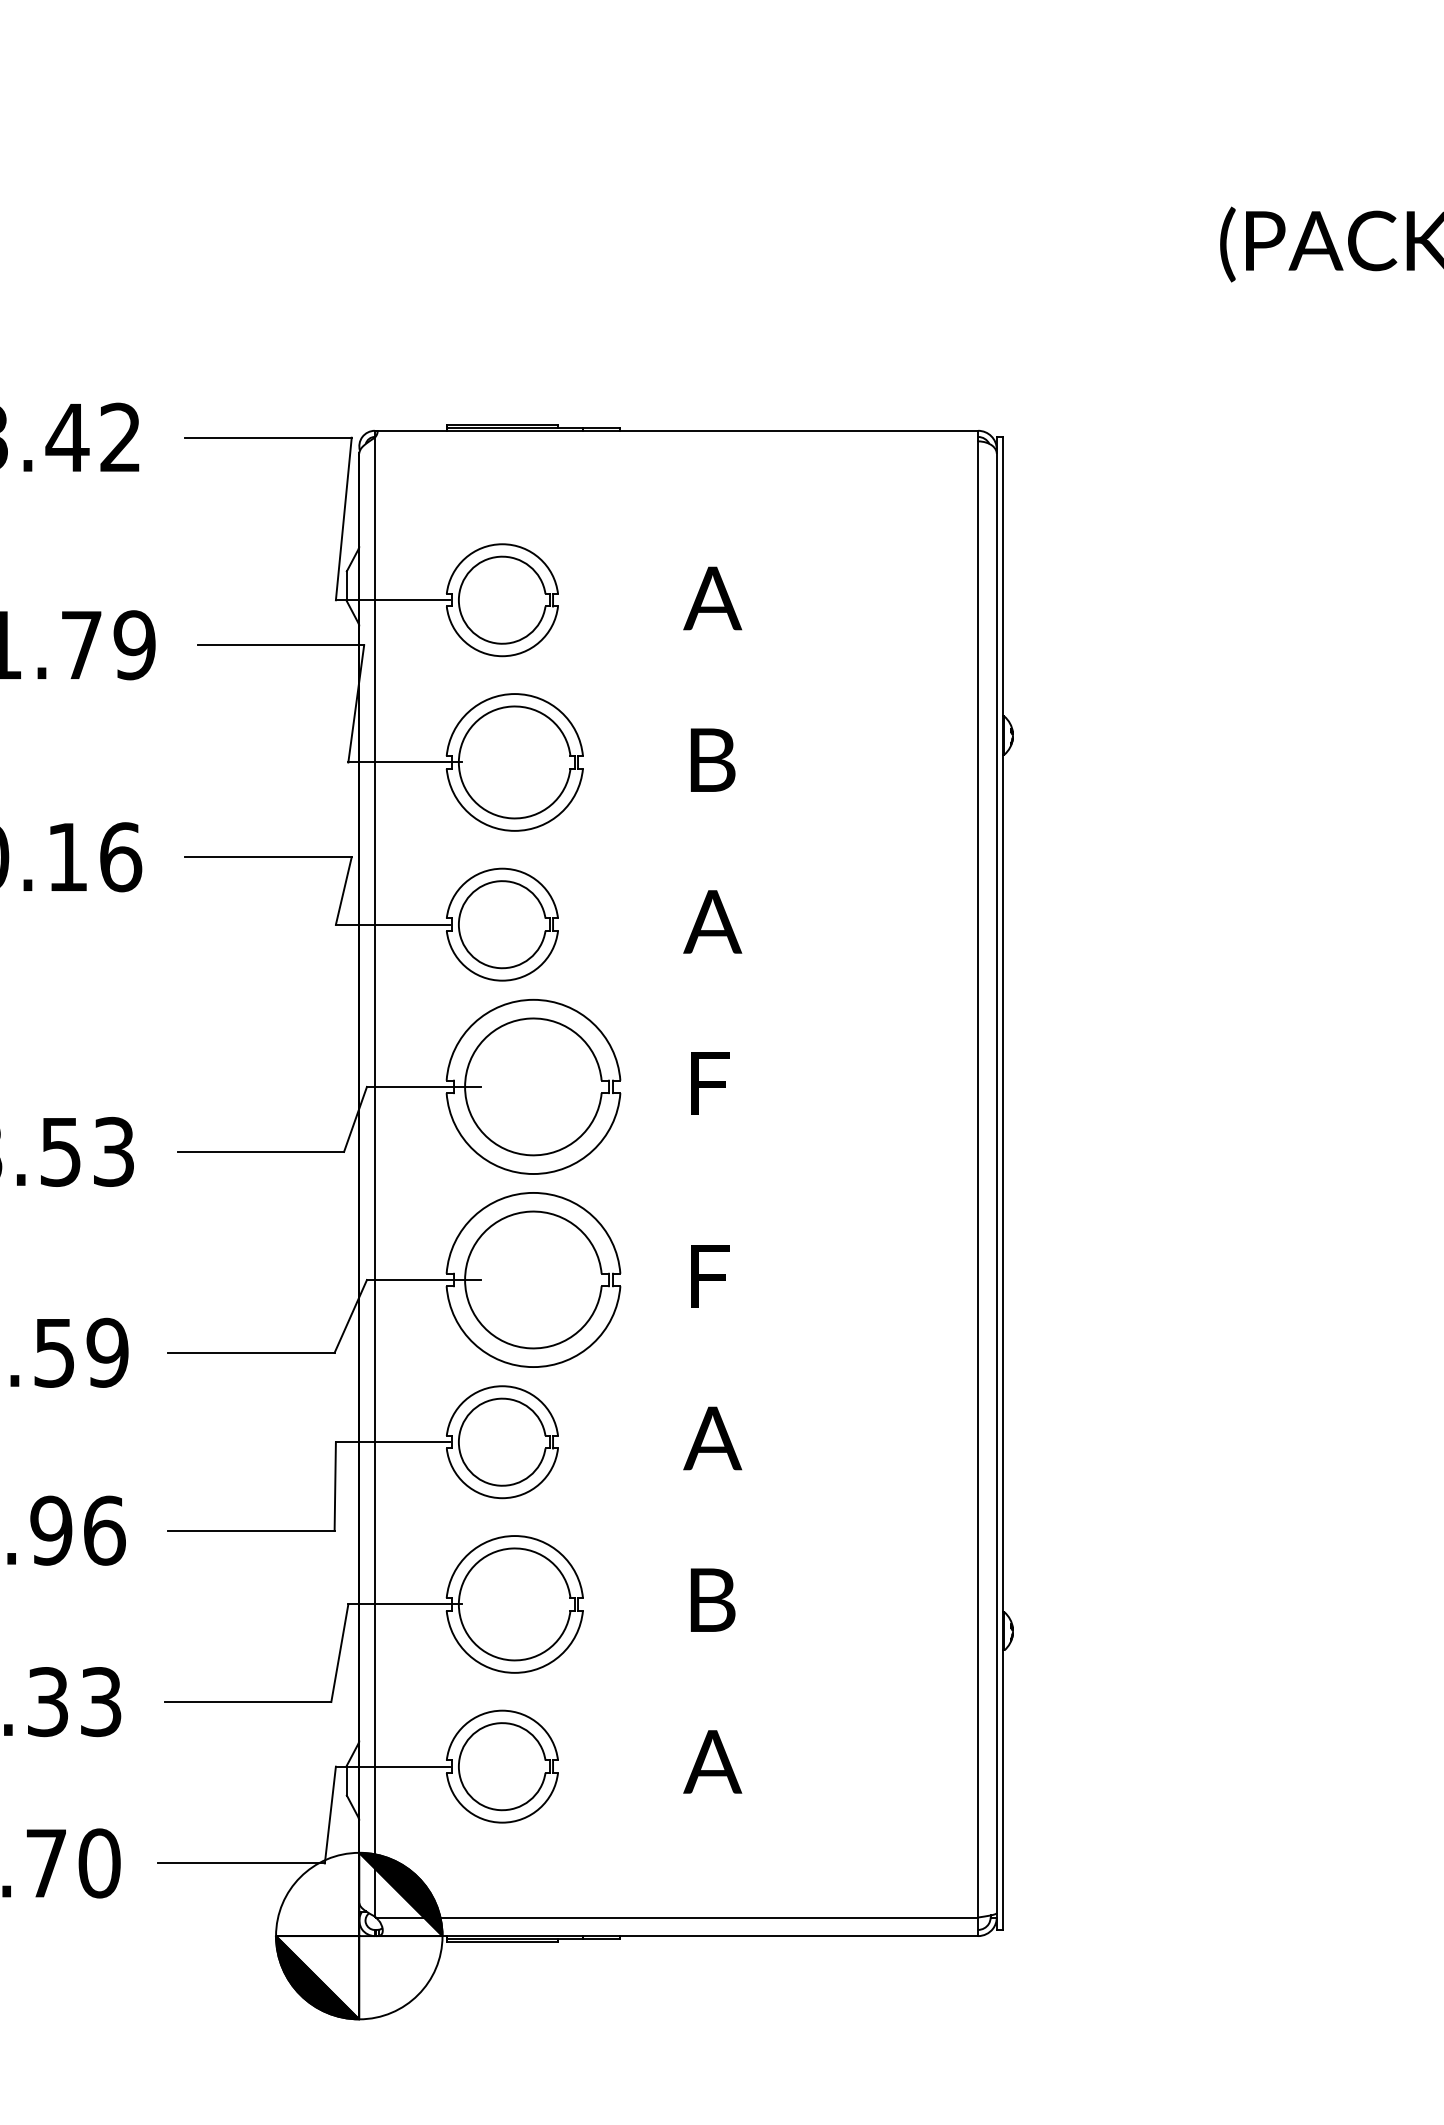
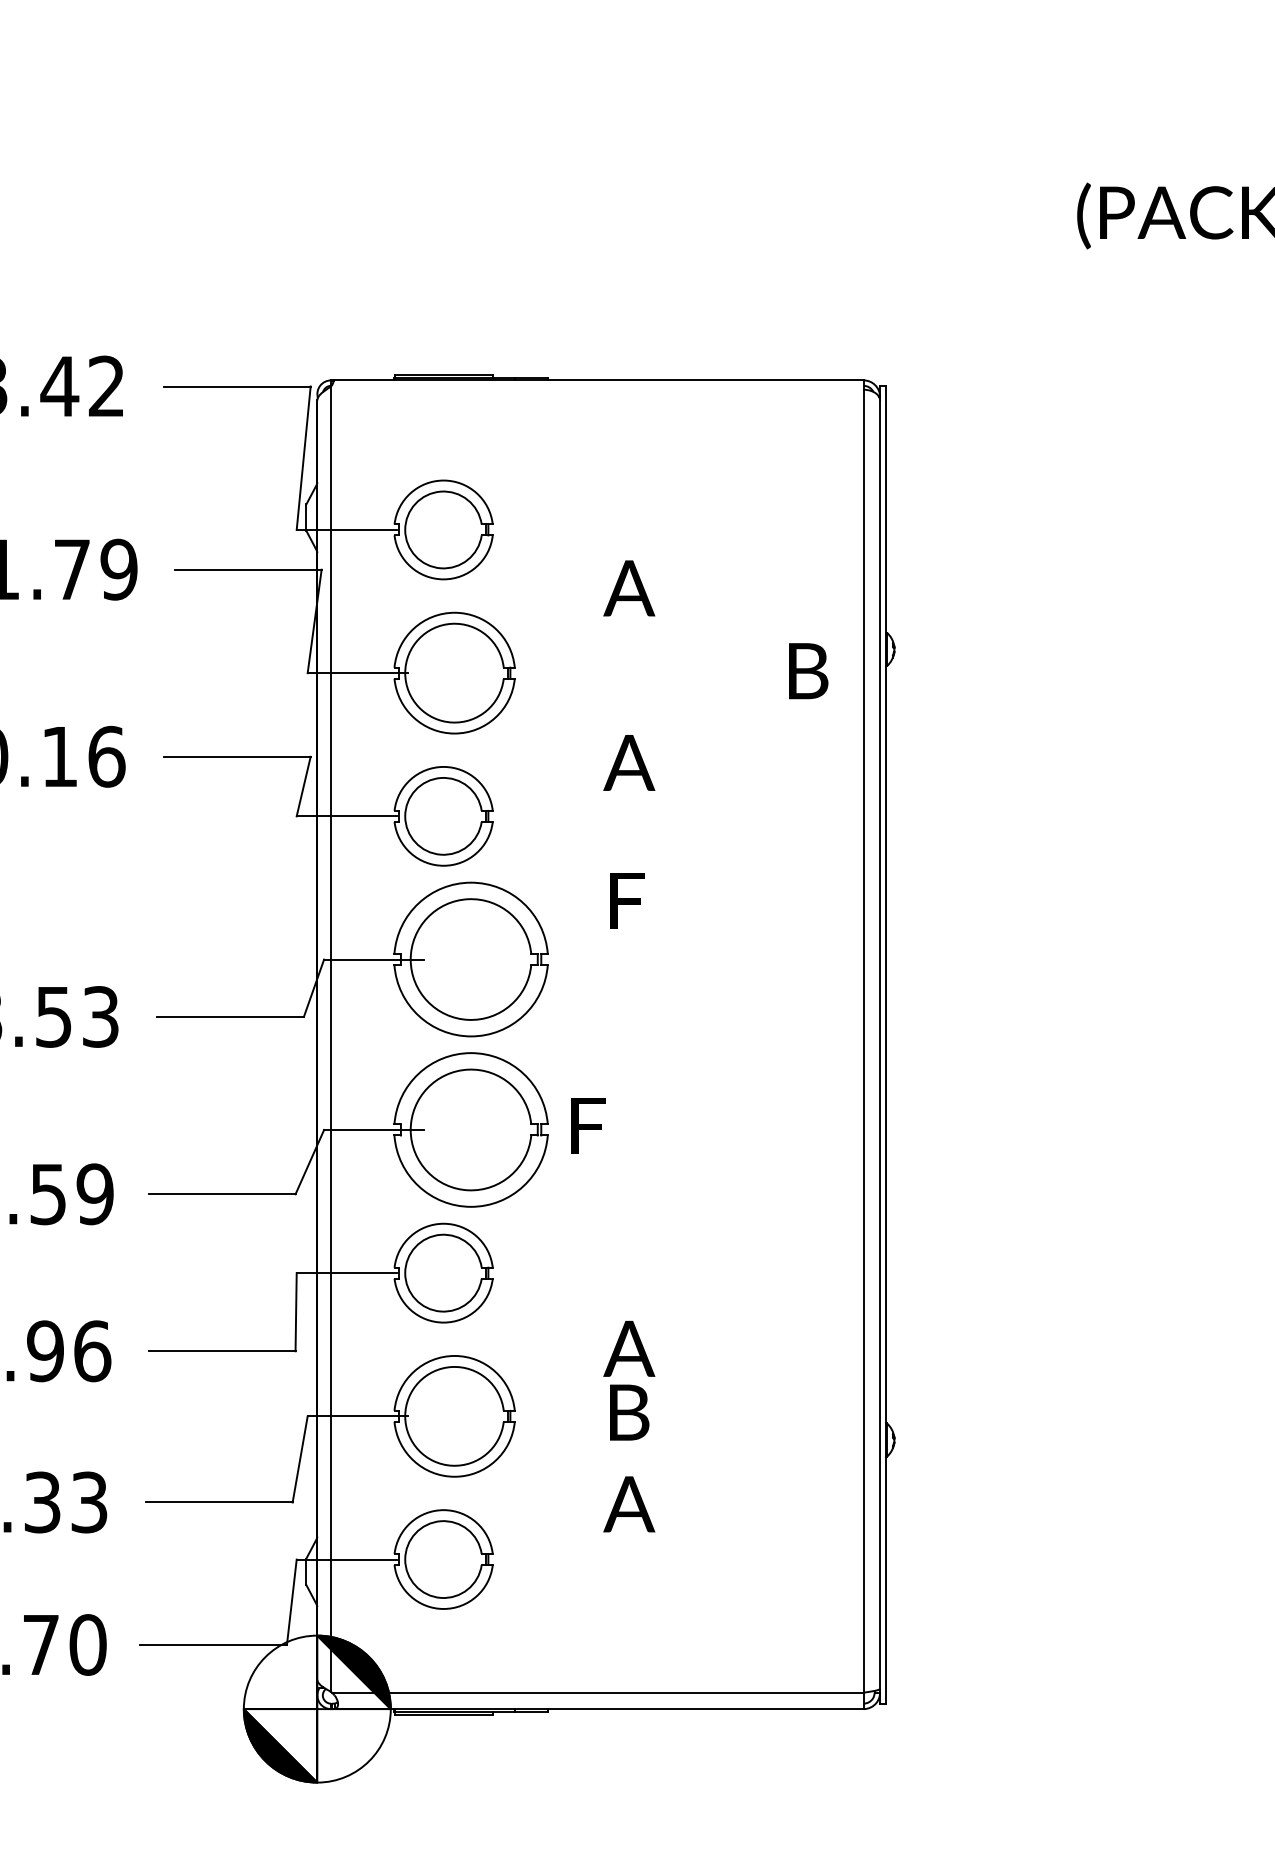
text: (712, 598) -> (629, 588), moved
text: (712, 760) -> (808, 671), moved
text: (712, 921) -> (629, 762), moved
text: (710, 1083) -> (627, 900), moved
text: (710, 1276) -> (588, 1125), moved
text: (712, 1438) -> (629, 1348), moved
text: (712, 1762) -> (629, 1504), moved

